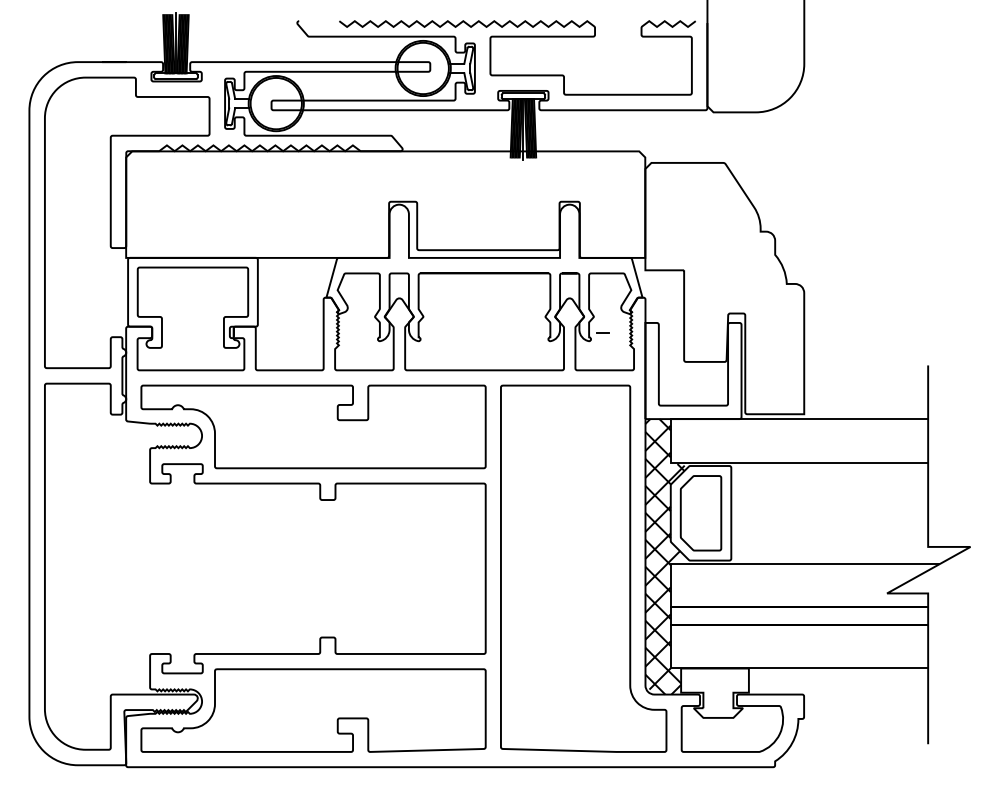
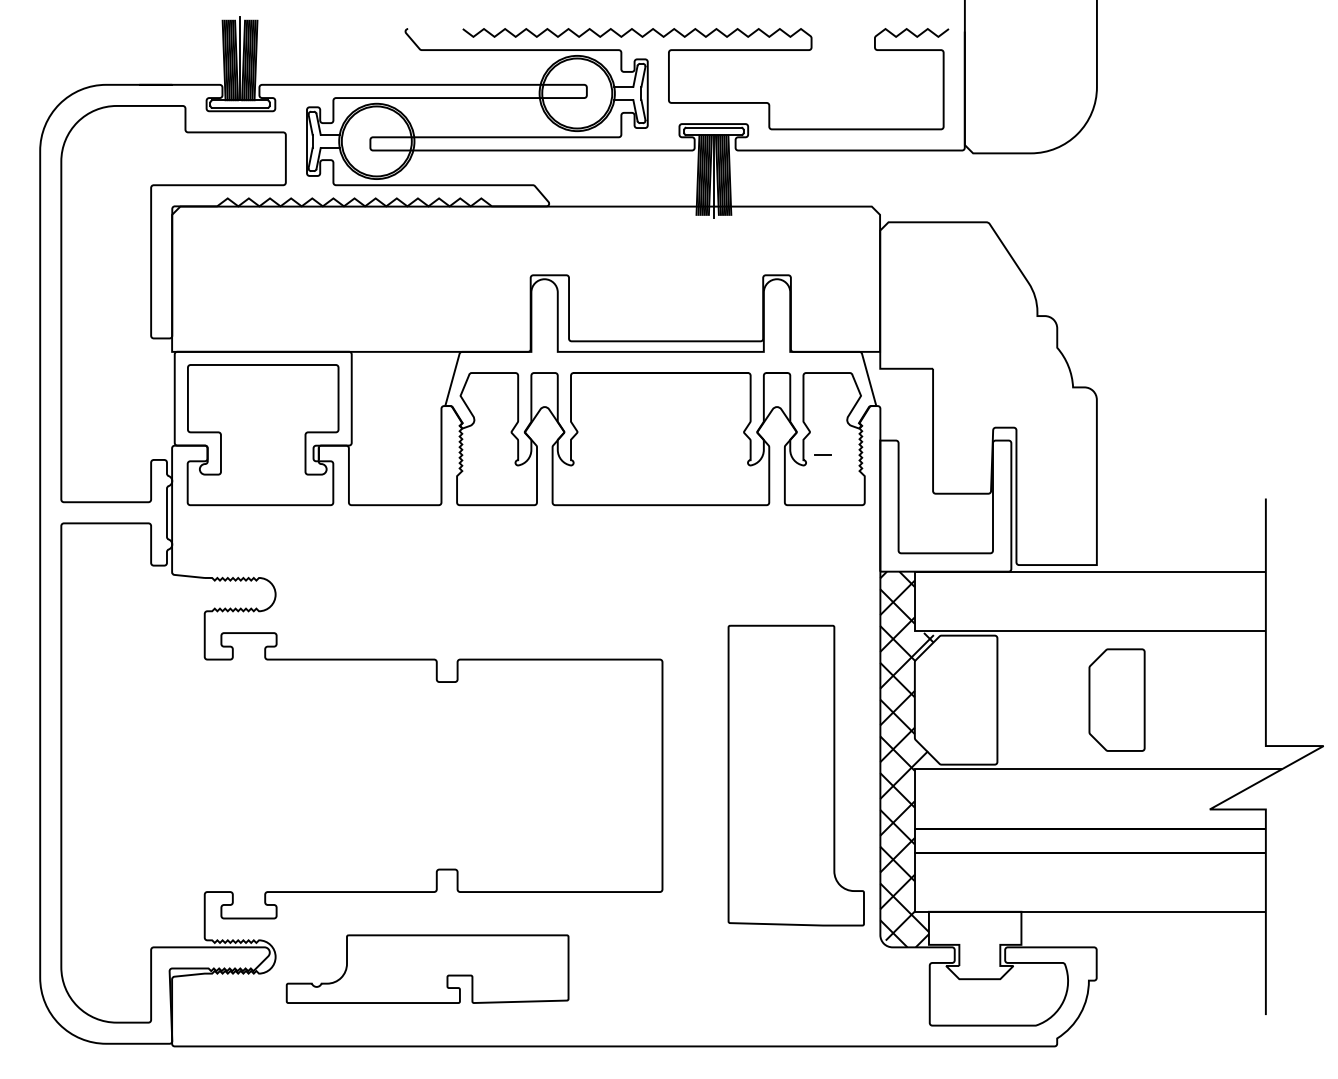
part: (313, 426) -> (427, 581), removed
part: (700, 513) -> (1116, 700), moved
part: (583, 568) -> (795, 775), size x0.6
part: (313, 710) -> (427, 969), size x0.6

